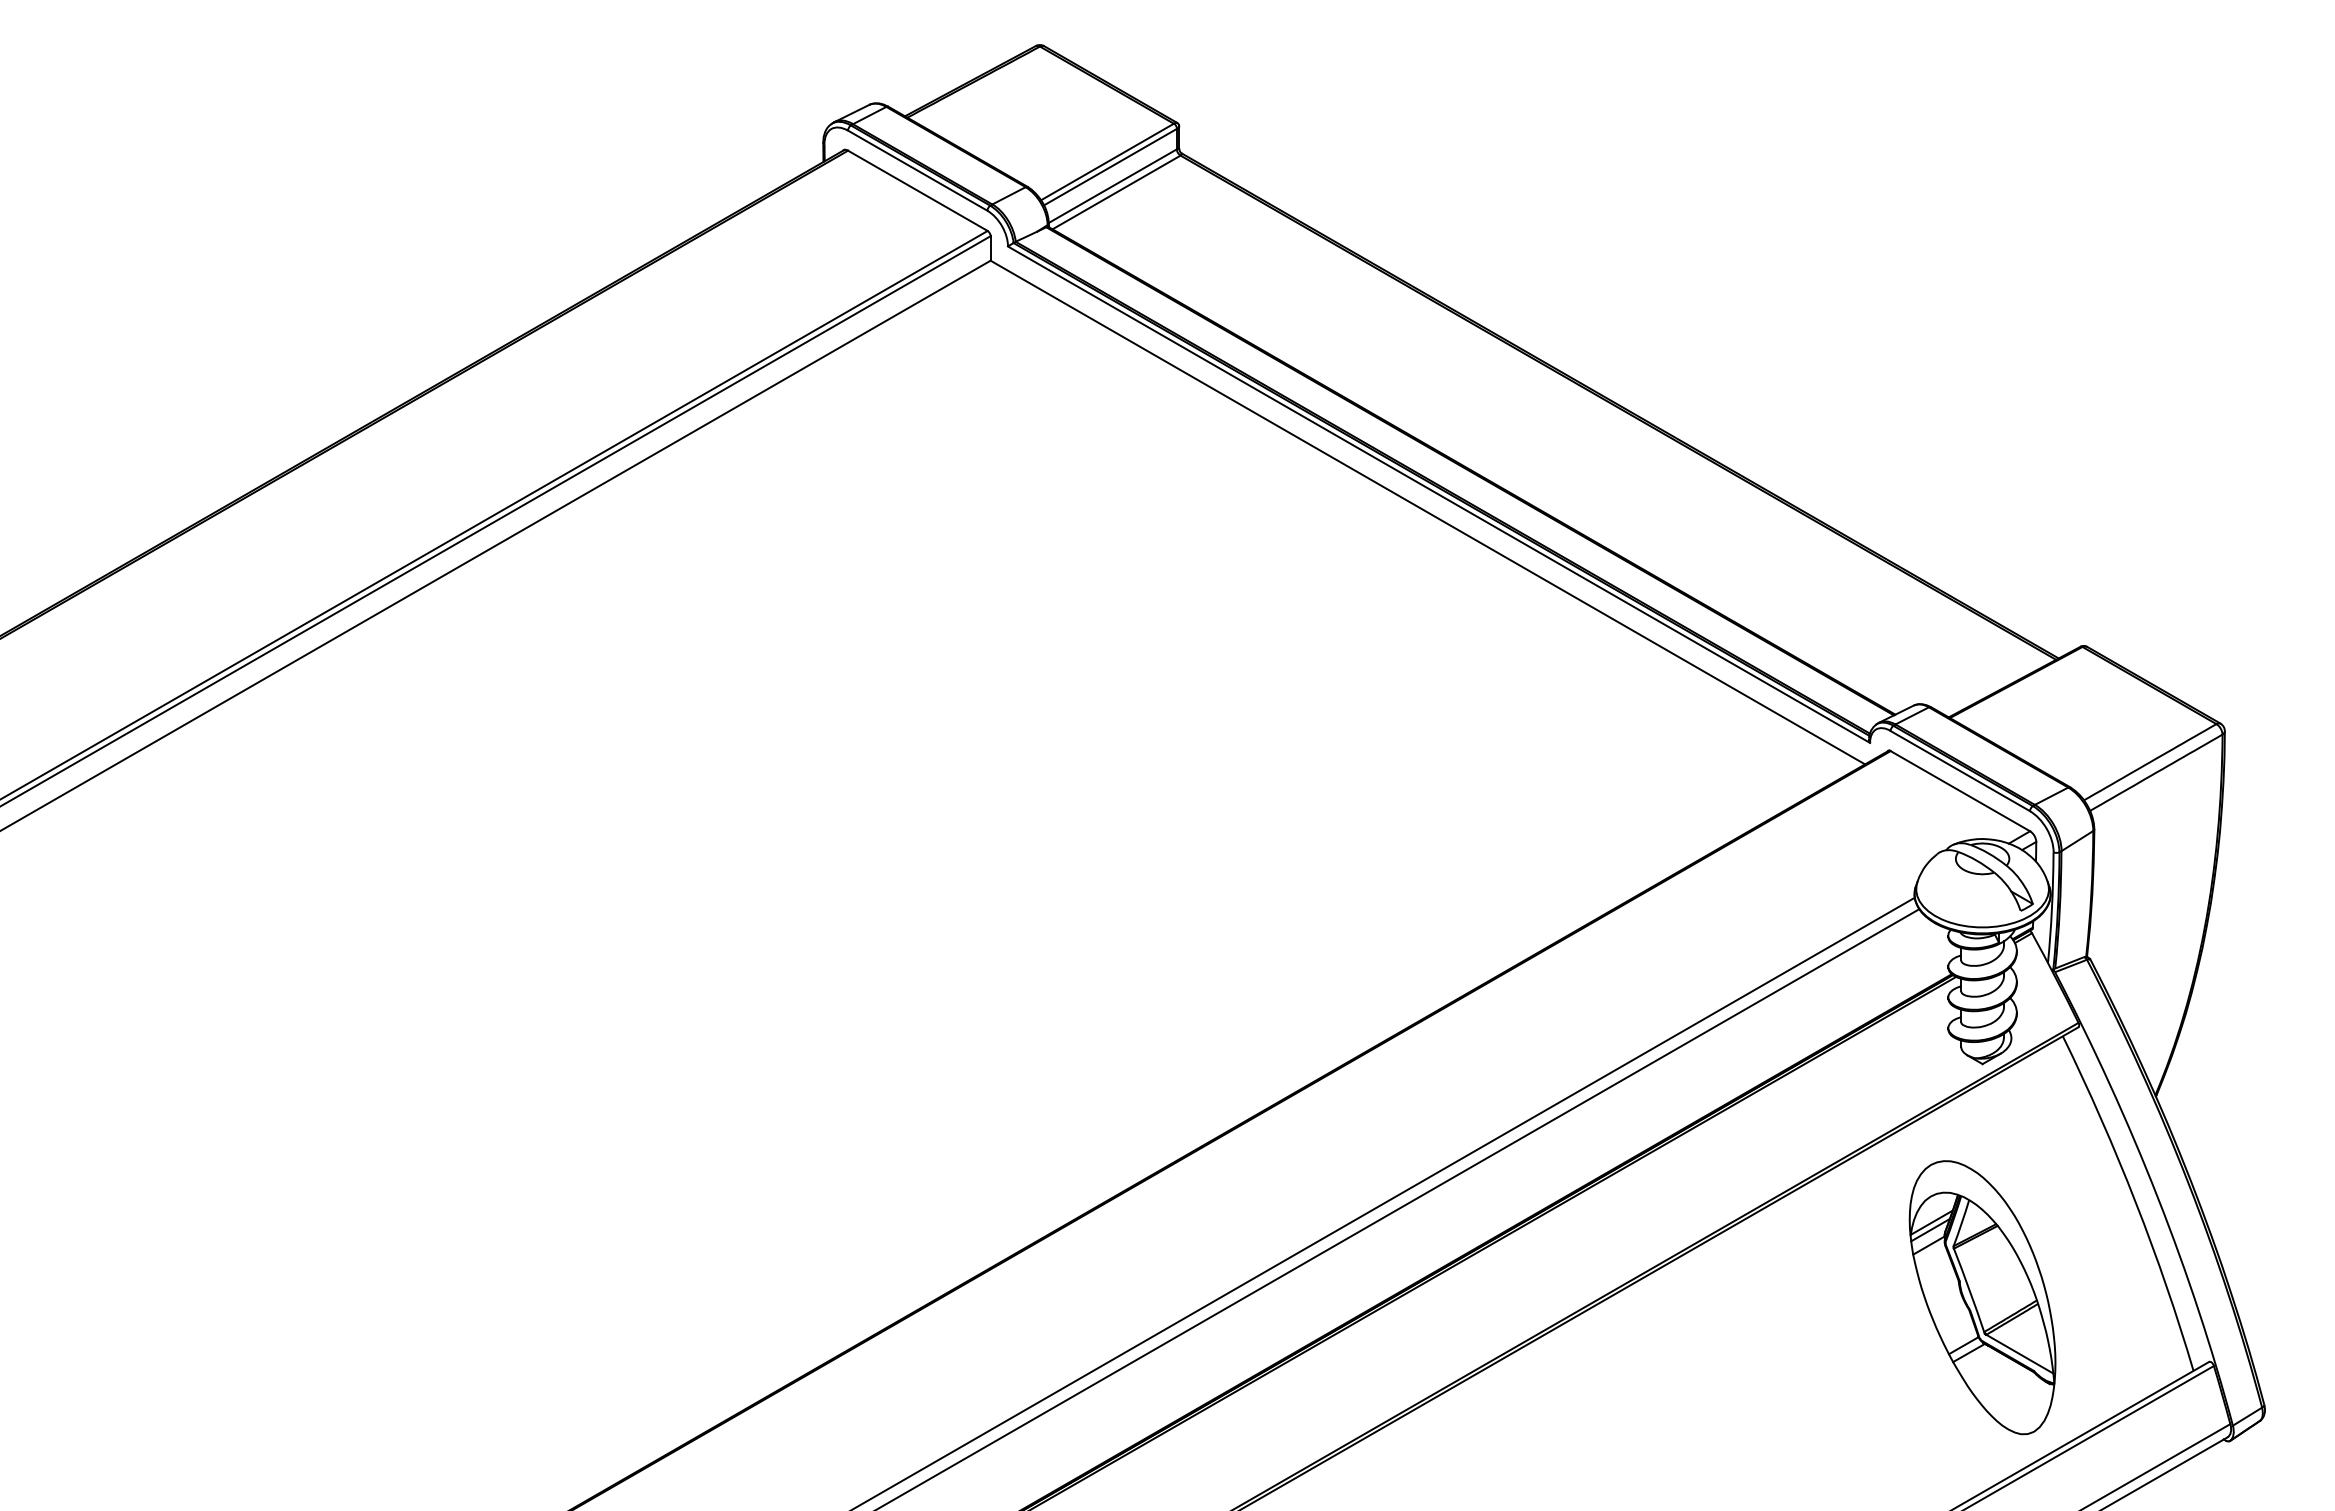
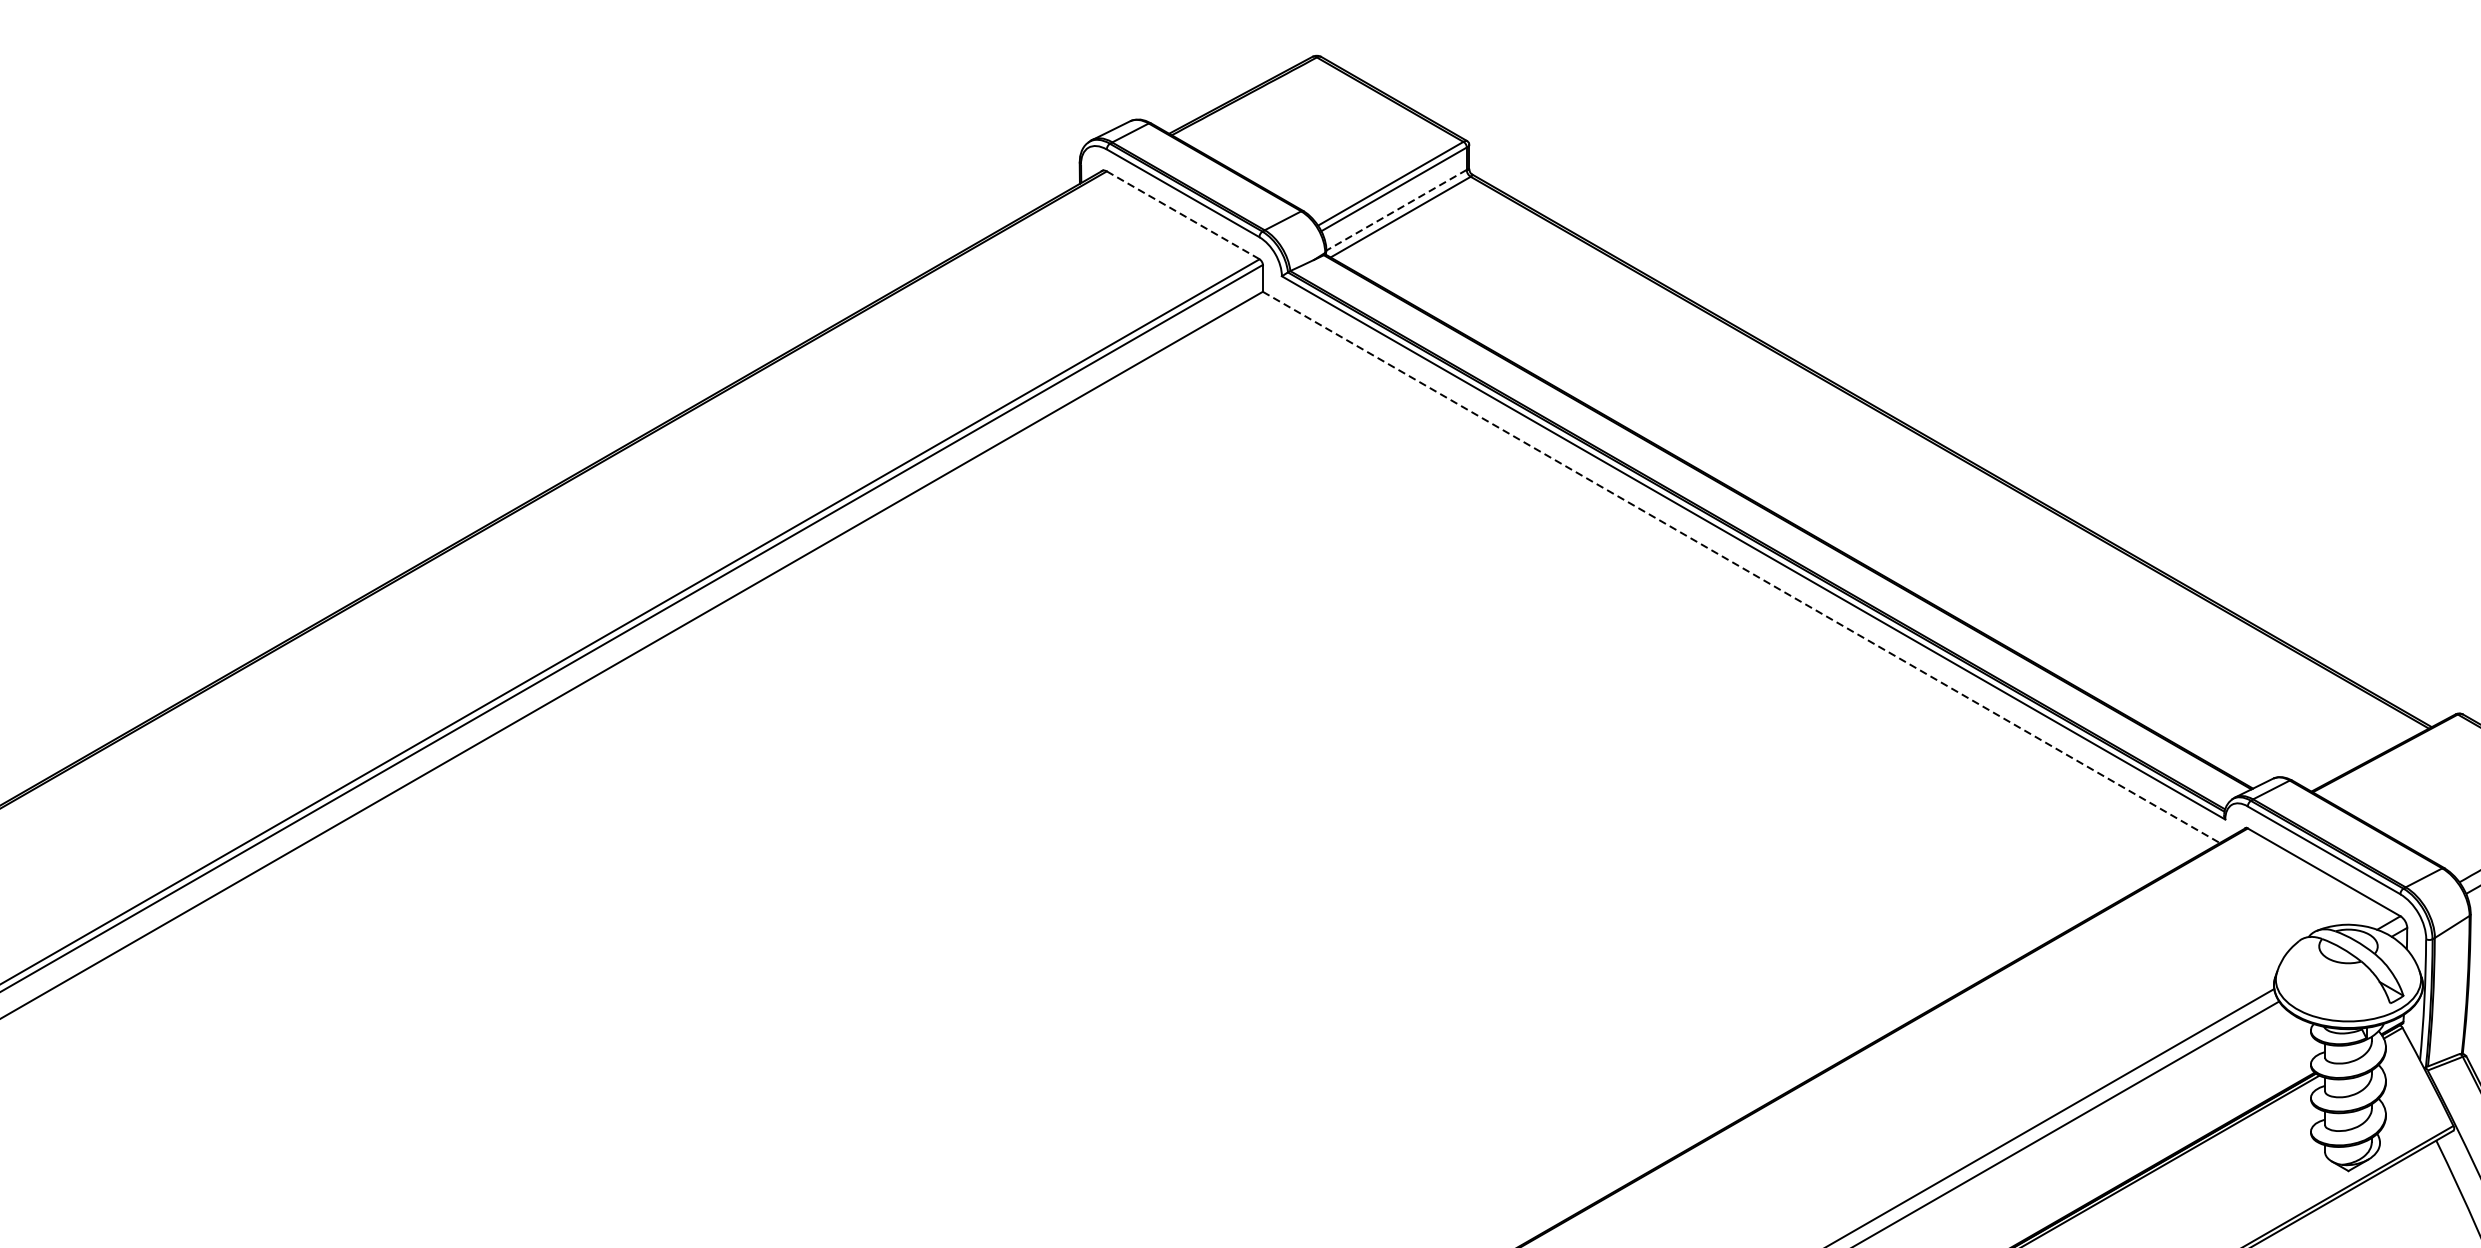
line: (1112, 186) -> (1396, 210), solid -> dashed
line: (918, 191) -> (1183, 216), solid -> dashed
line: (1427, 512) -> (1740, 567), solid -> dashed

